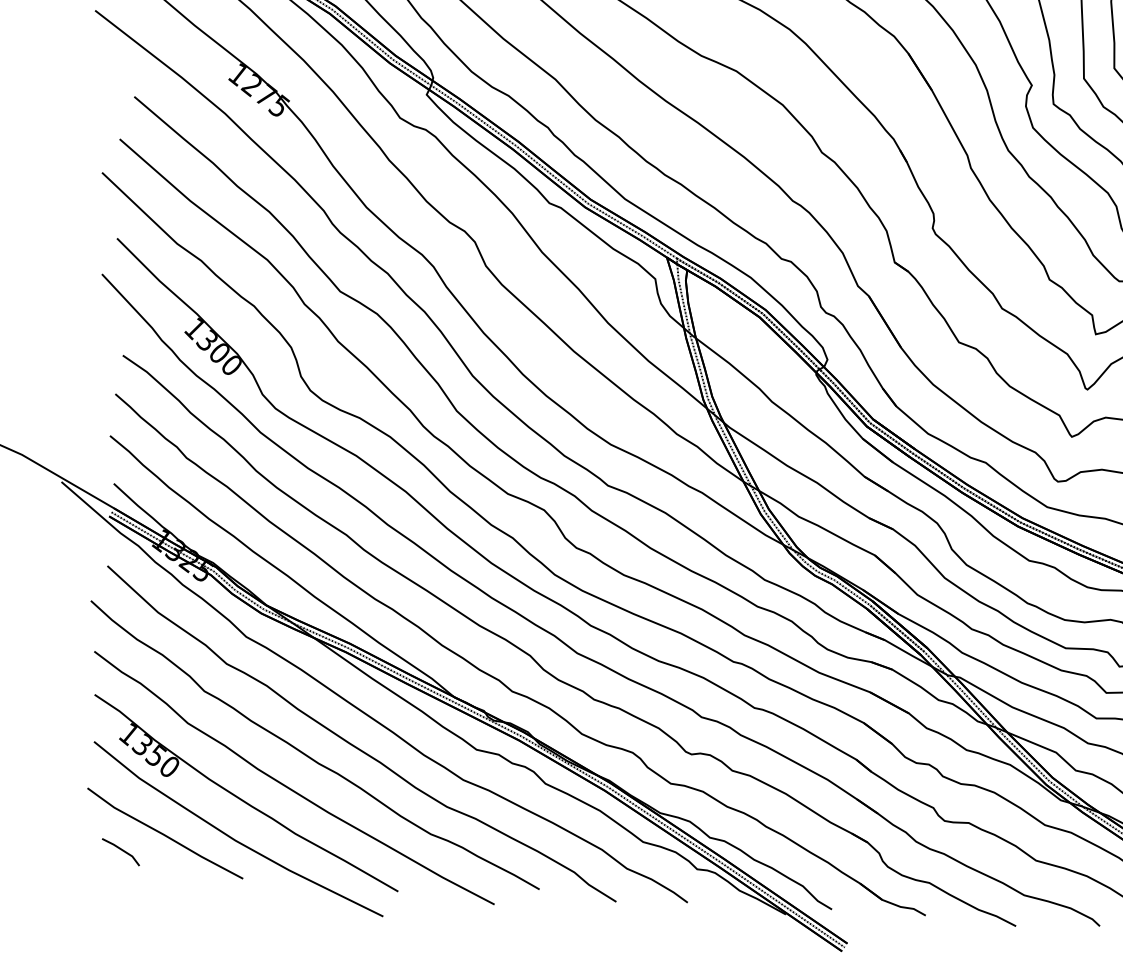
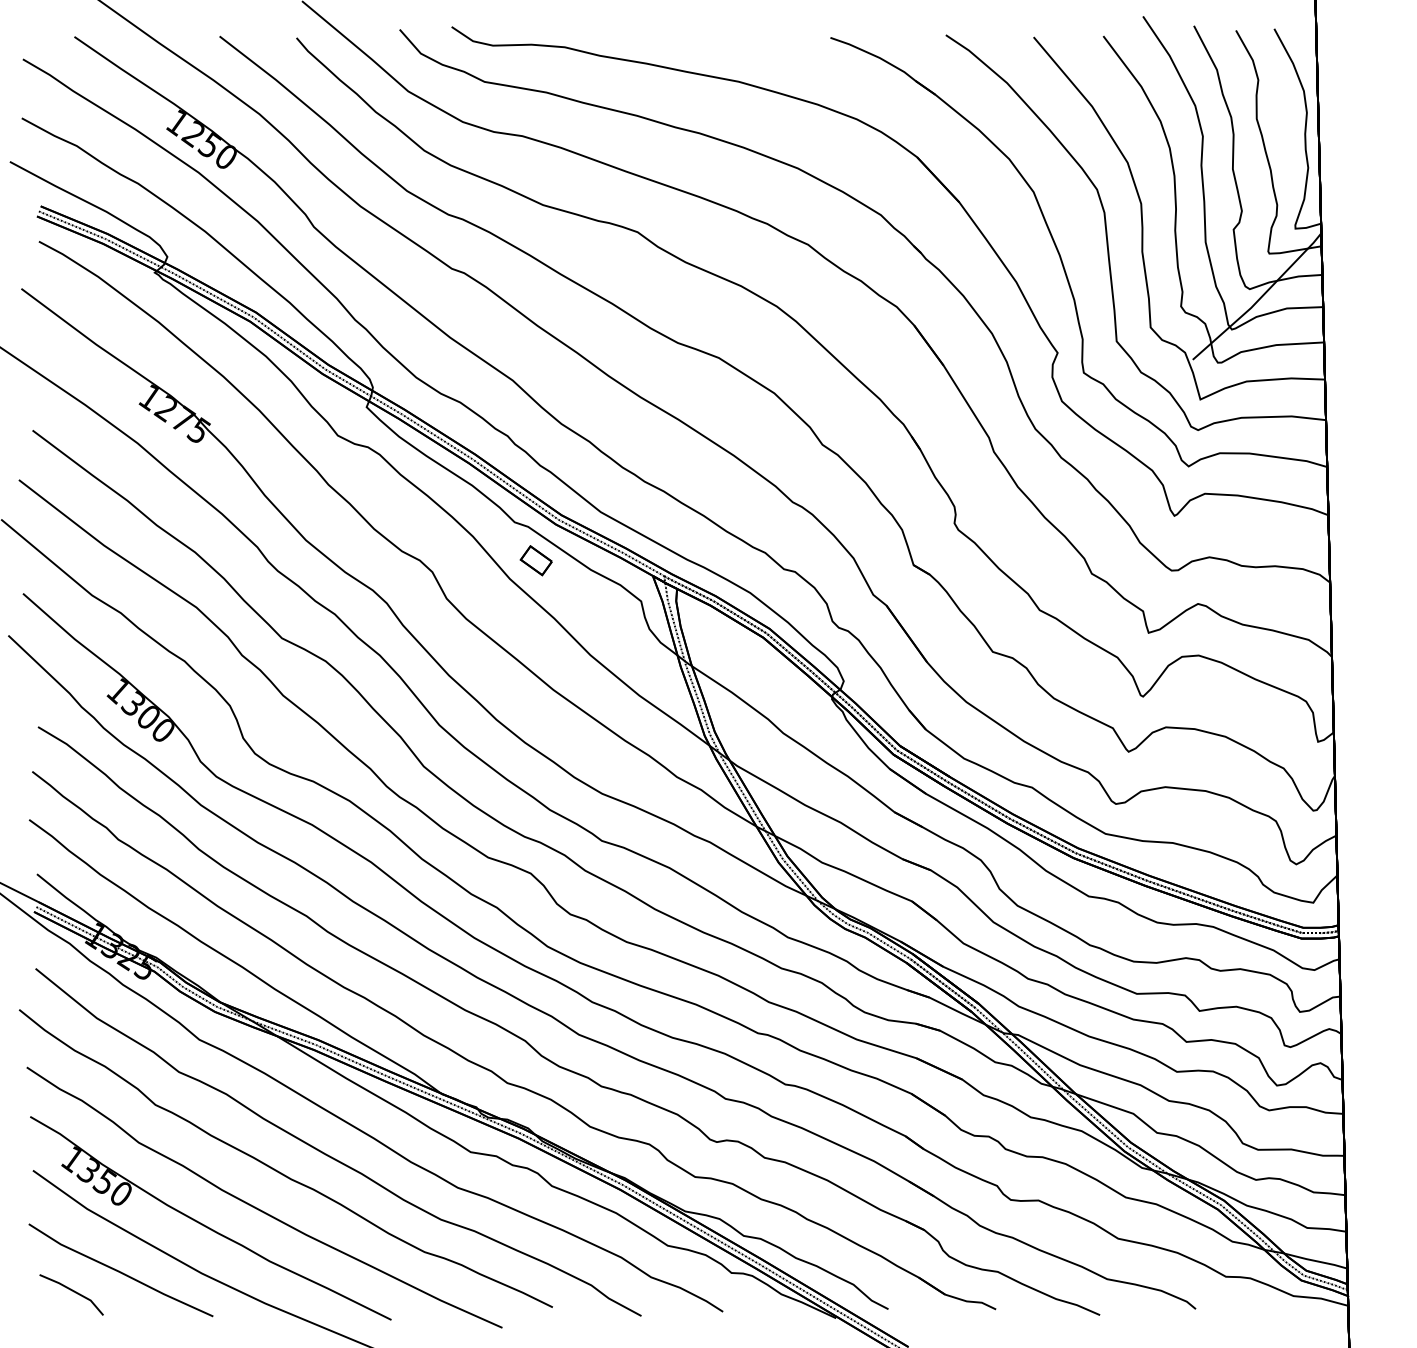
part: (565, 237) -> (535, 560), added
part: (120, 851) -> (71, 1294), size x1.43

